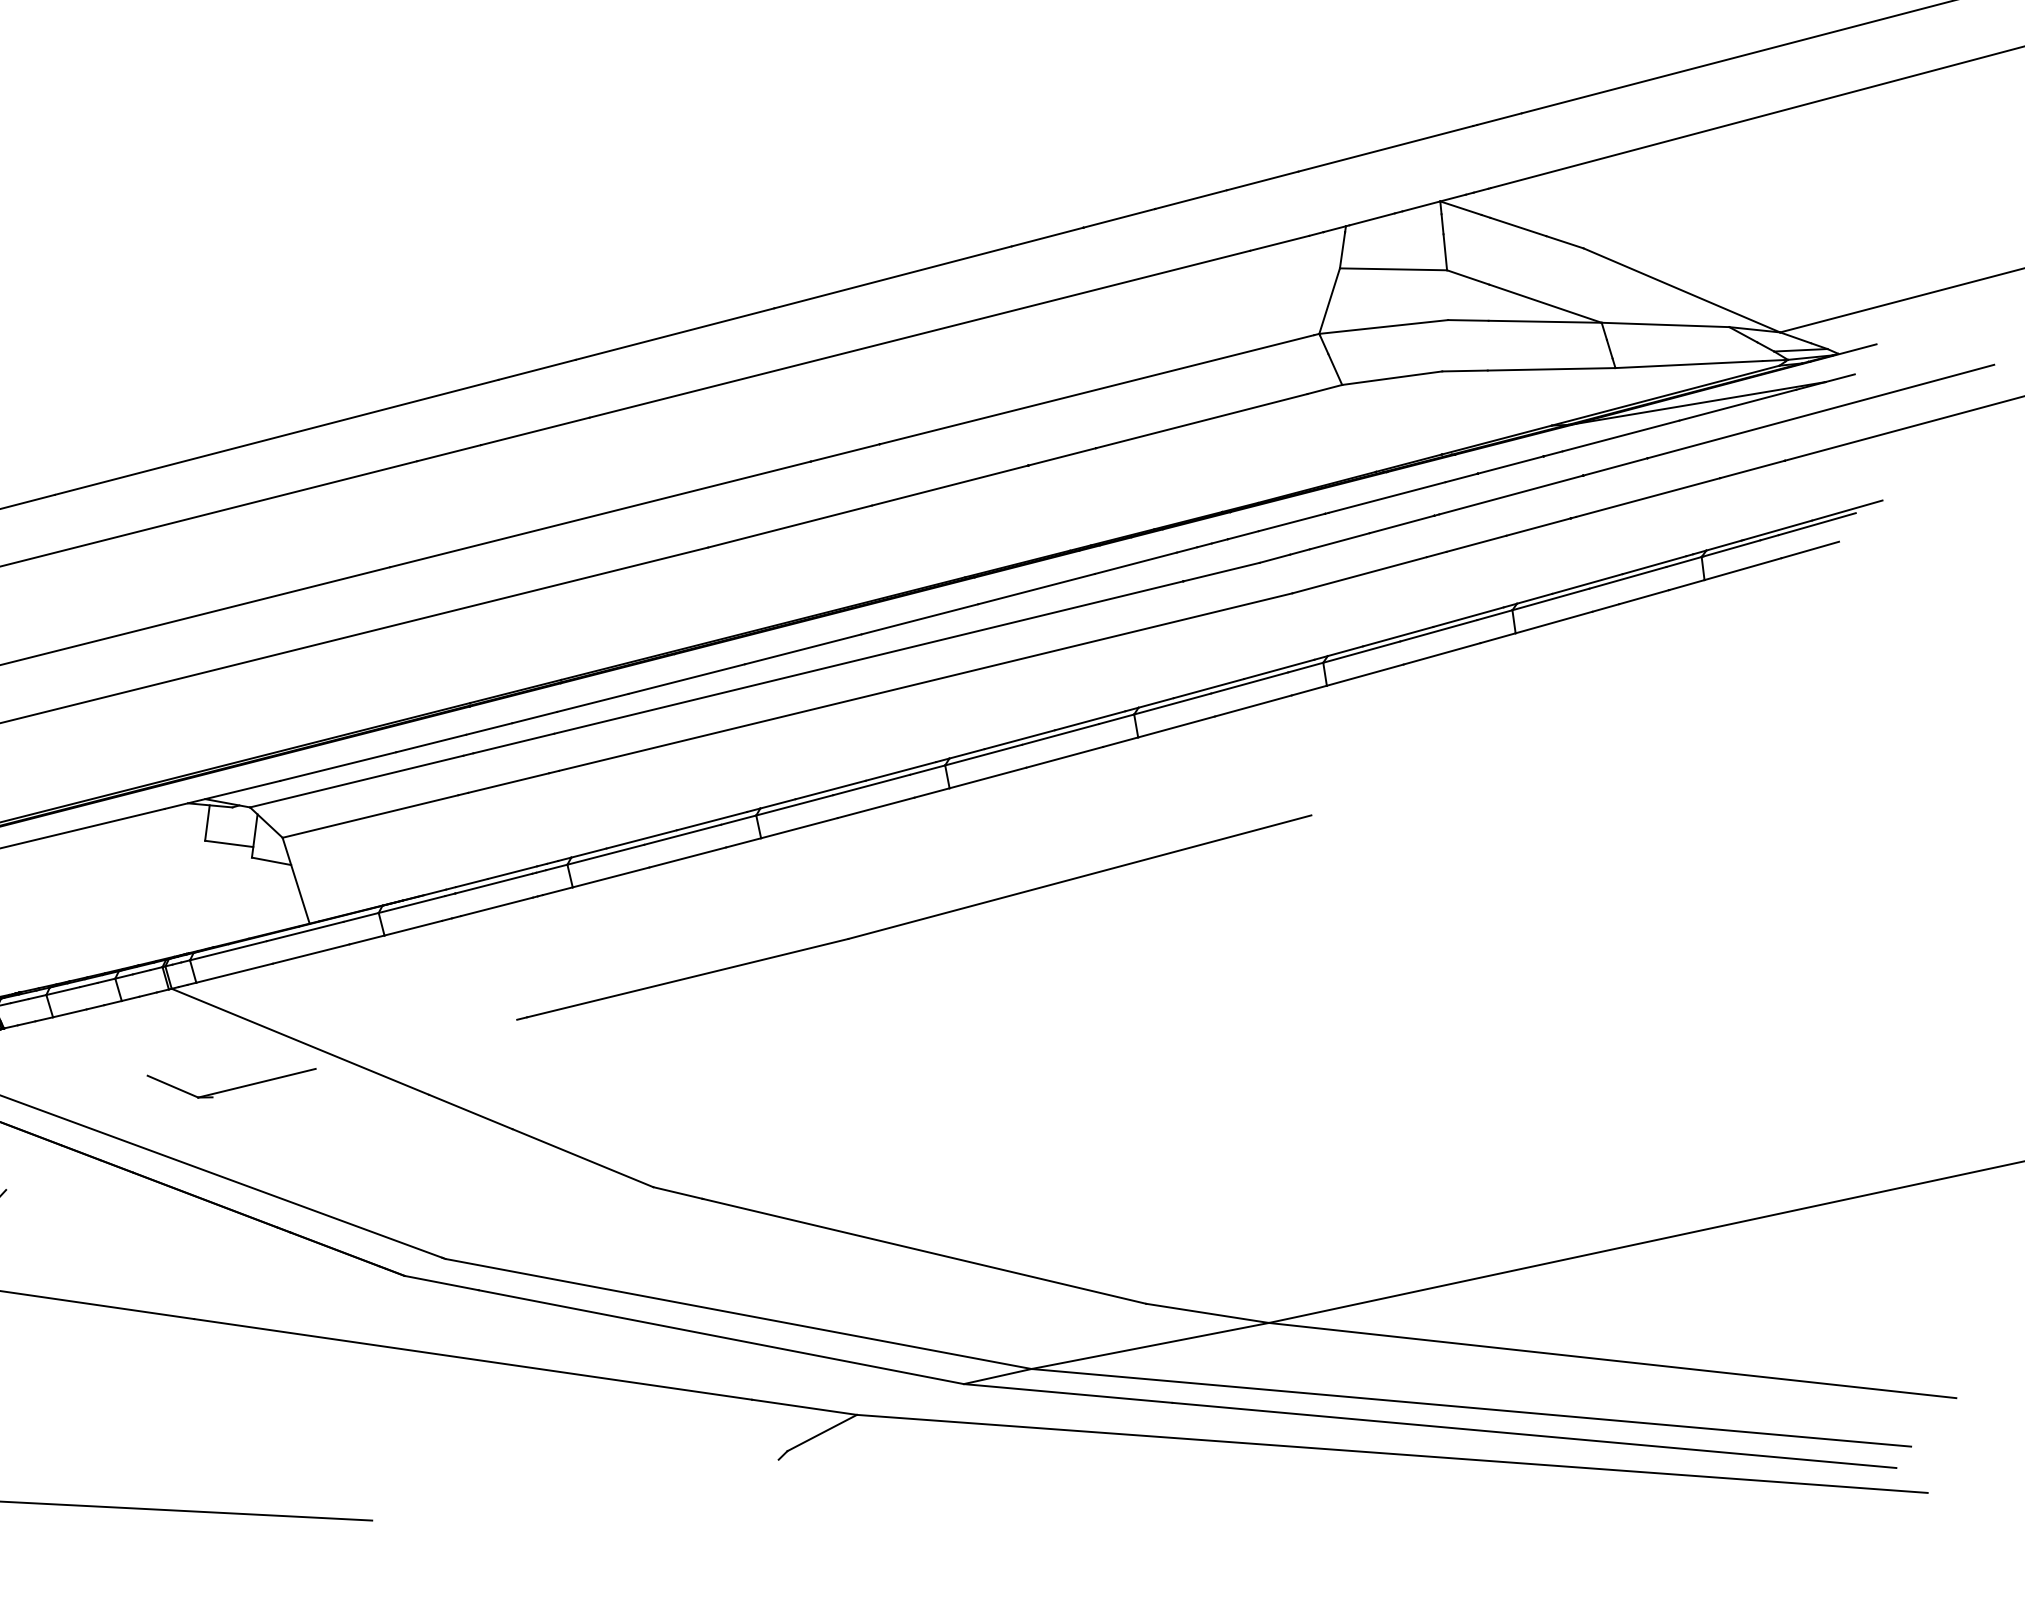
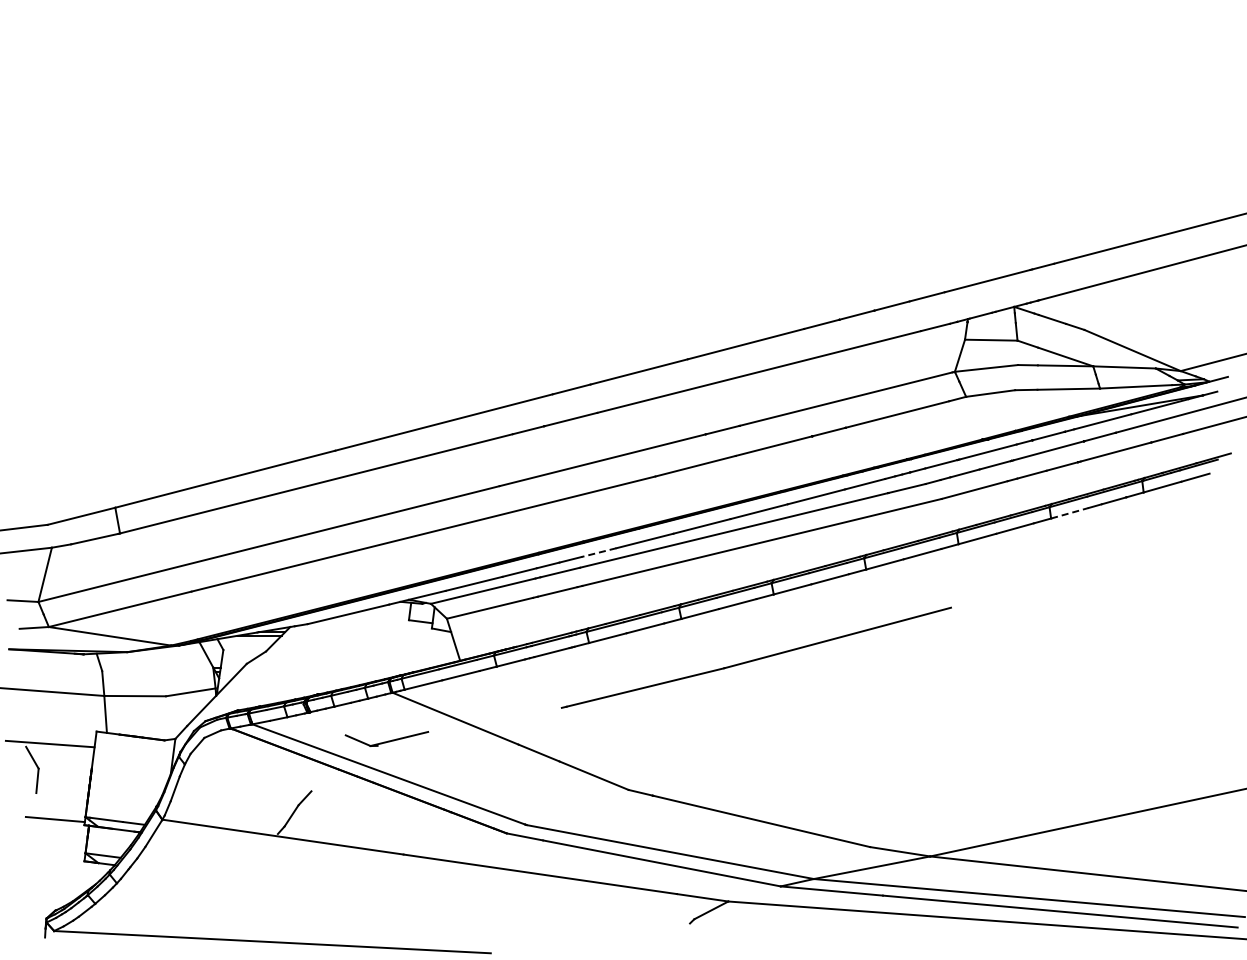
line: (1553, 623) -> (1069, 513), solid -> dashed
line: (591, 702) -> (598, 552), solid -> dashed
part: (230, 1082) -> (386, 738), moved

